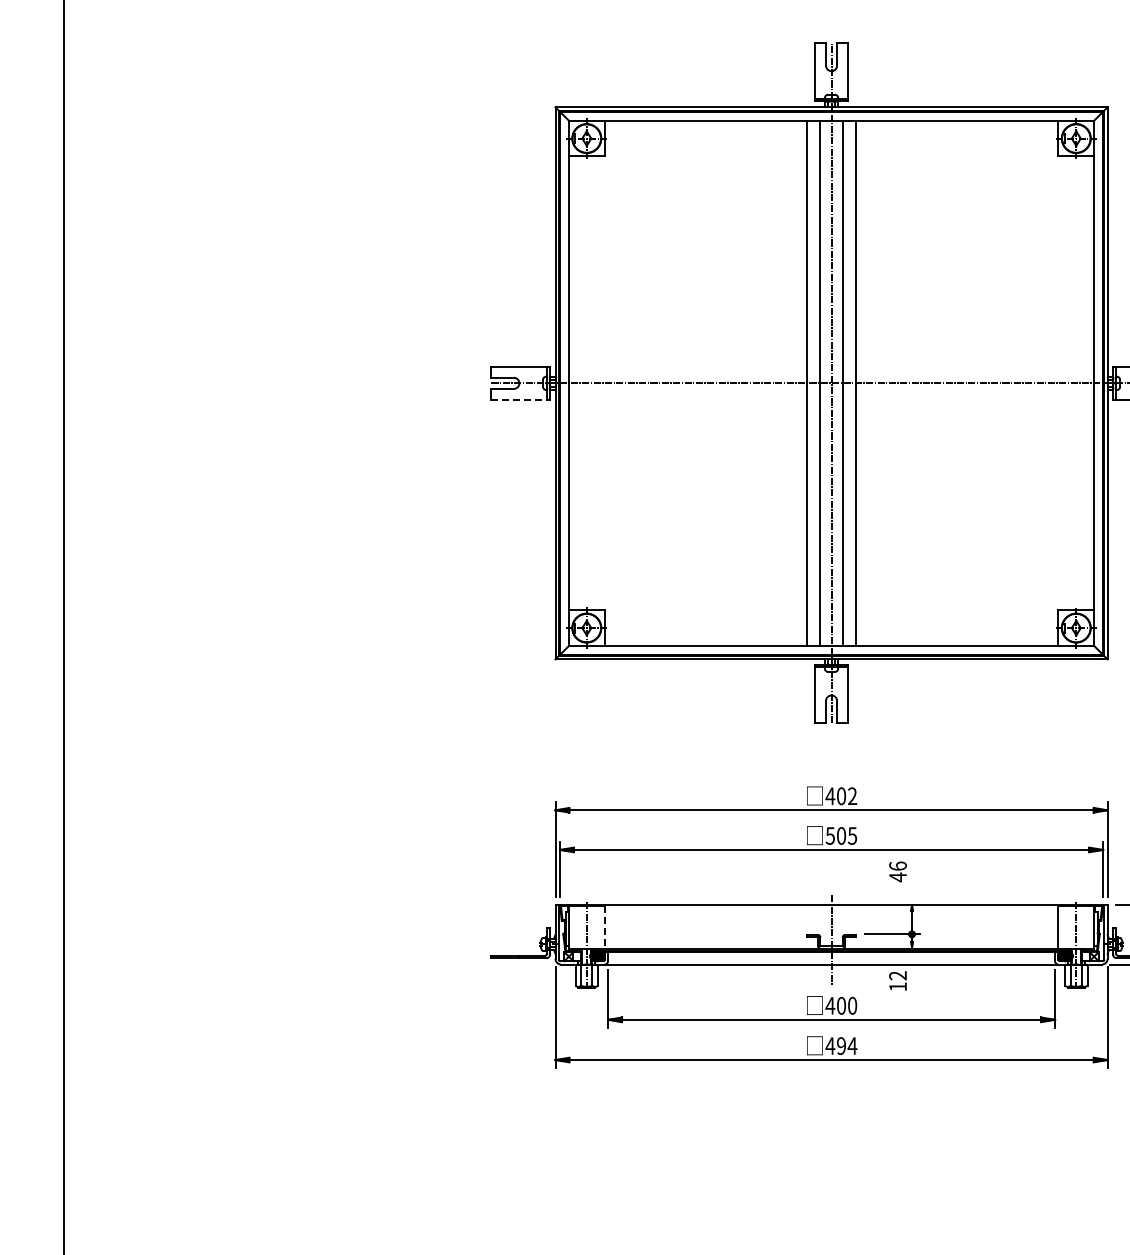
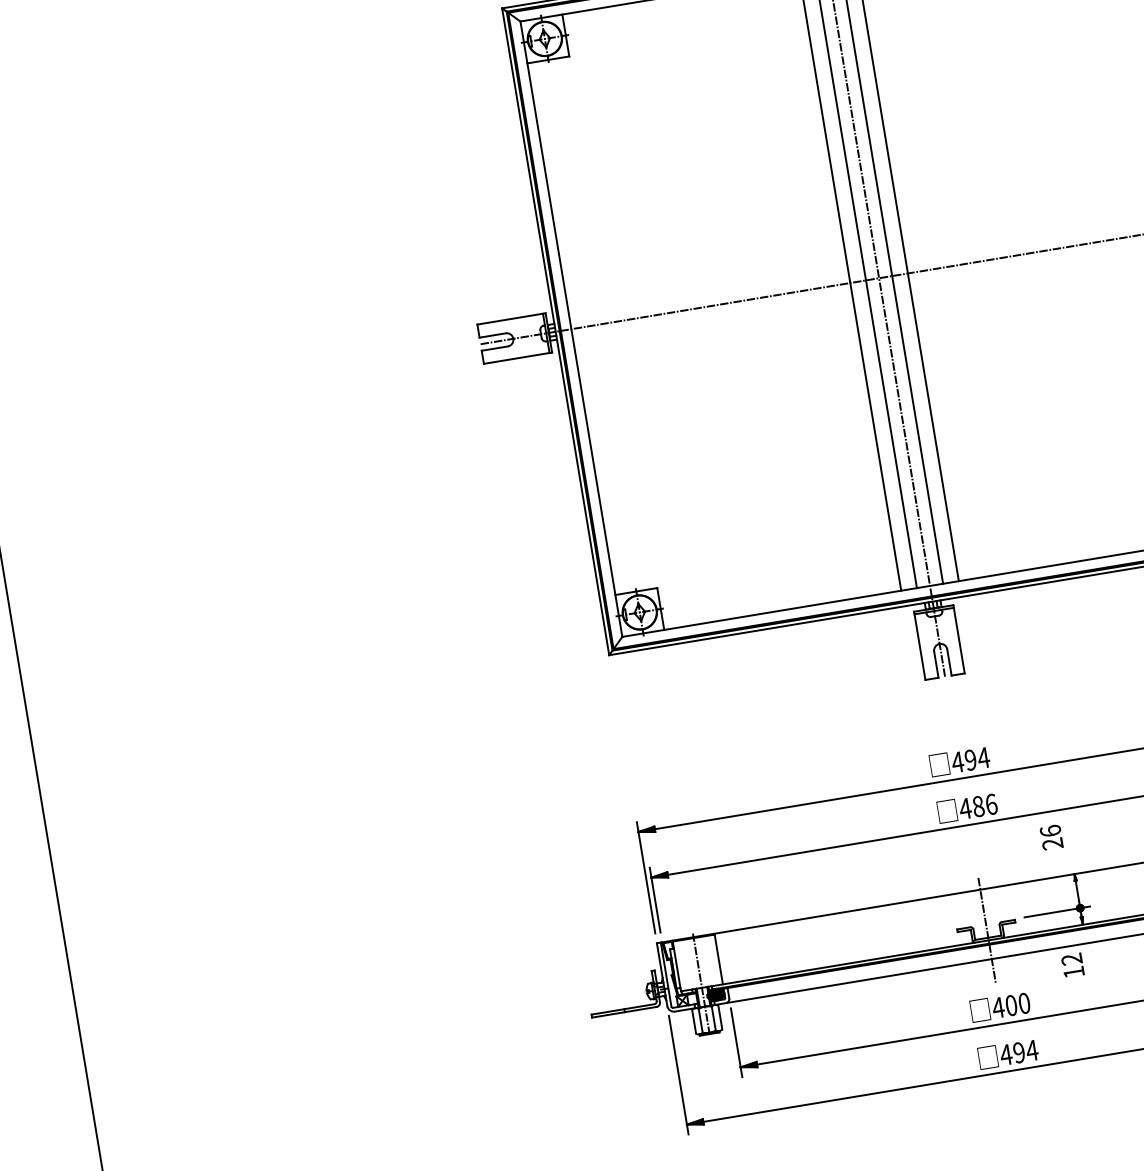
line: (521, 400) -> (519, 358), dashed -> solid
text: (847, 796) -> (977, 759), 402 -> 494
text: (841, 835) -> (978, 806), 505 -> 486
text: (897, 877) -> (1052, 844), 46 -> 26
line: (604, 927) -> (718, 959), dashed -> solid

